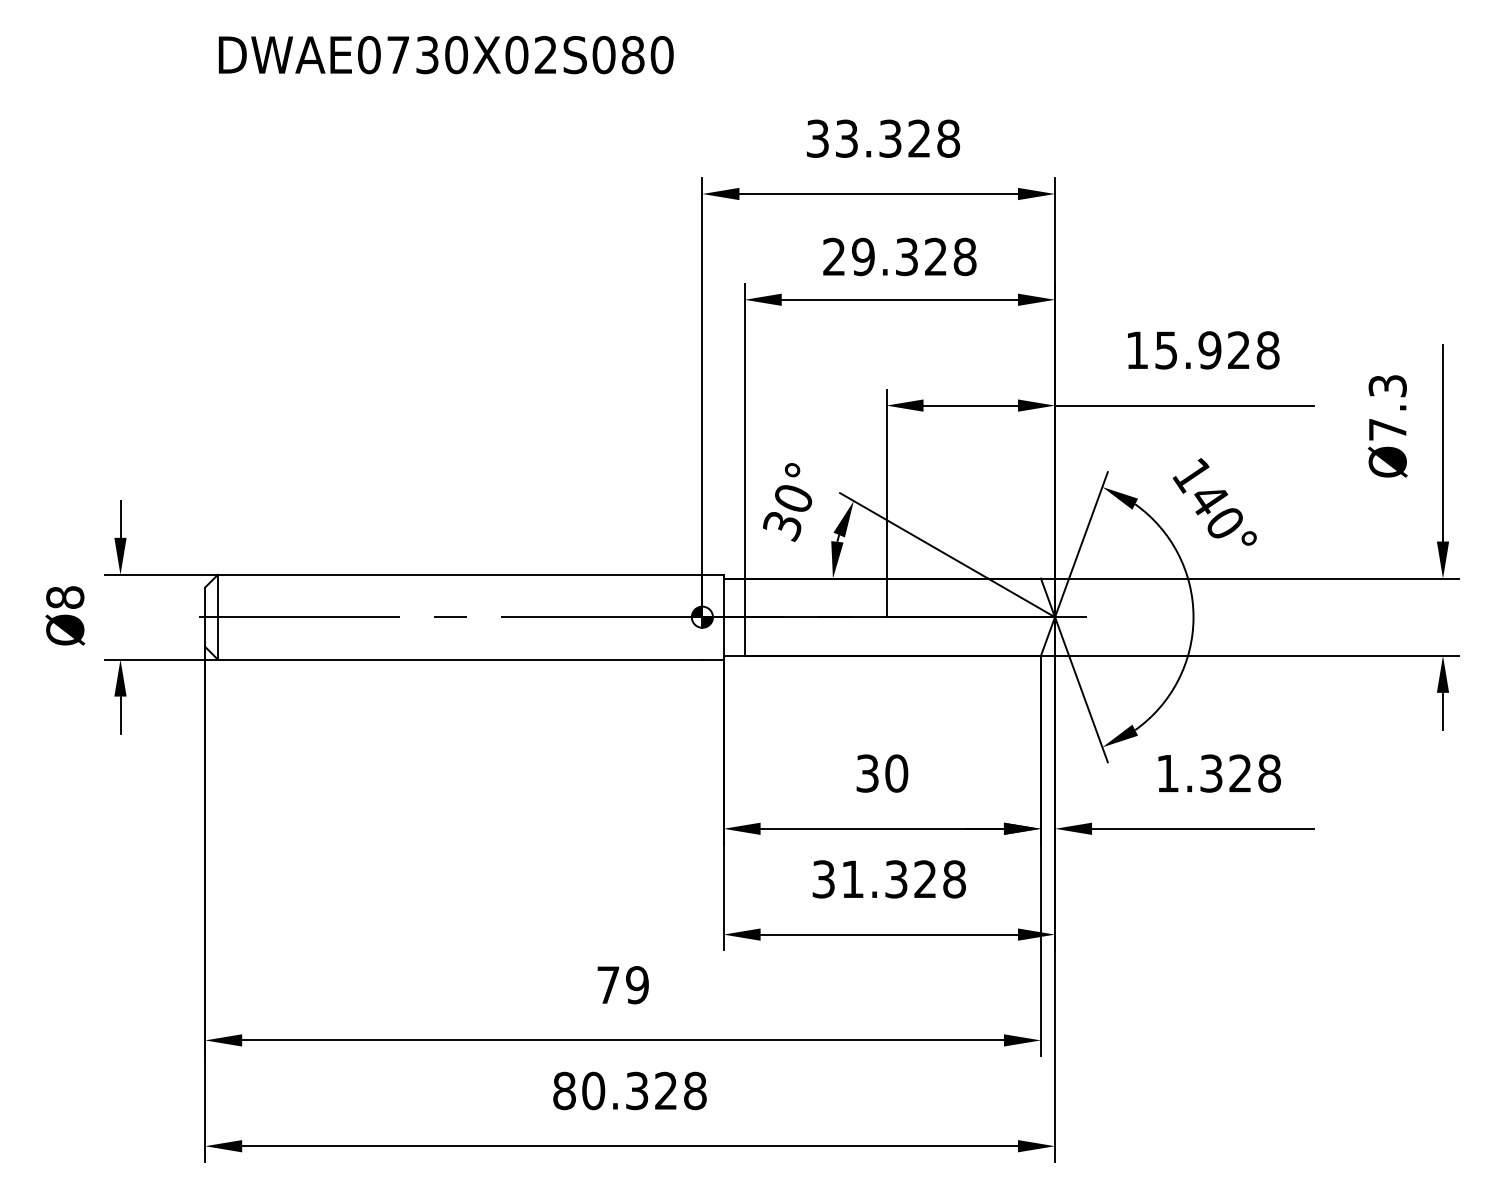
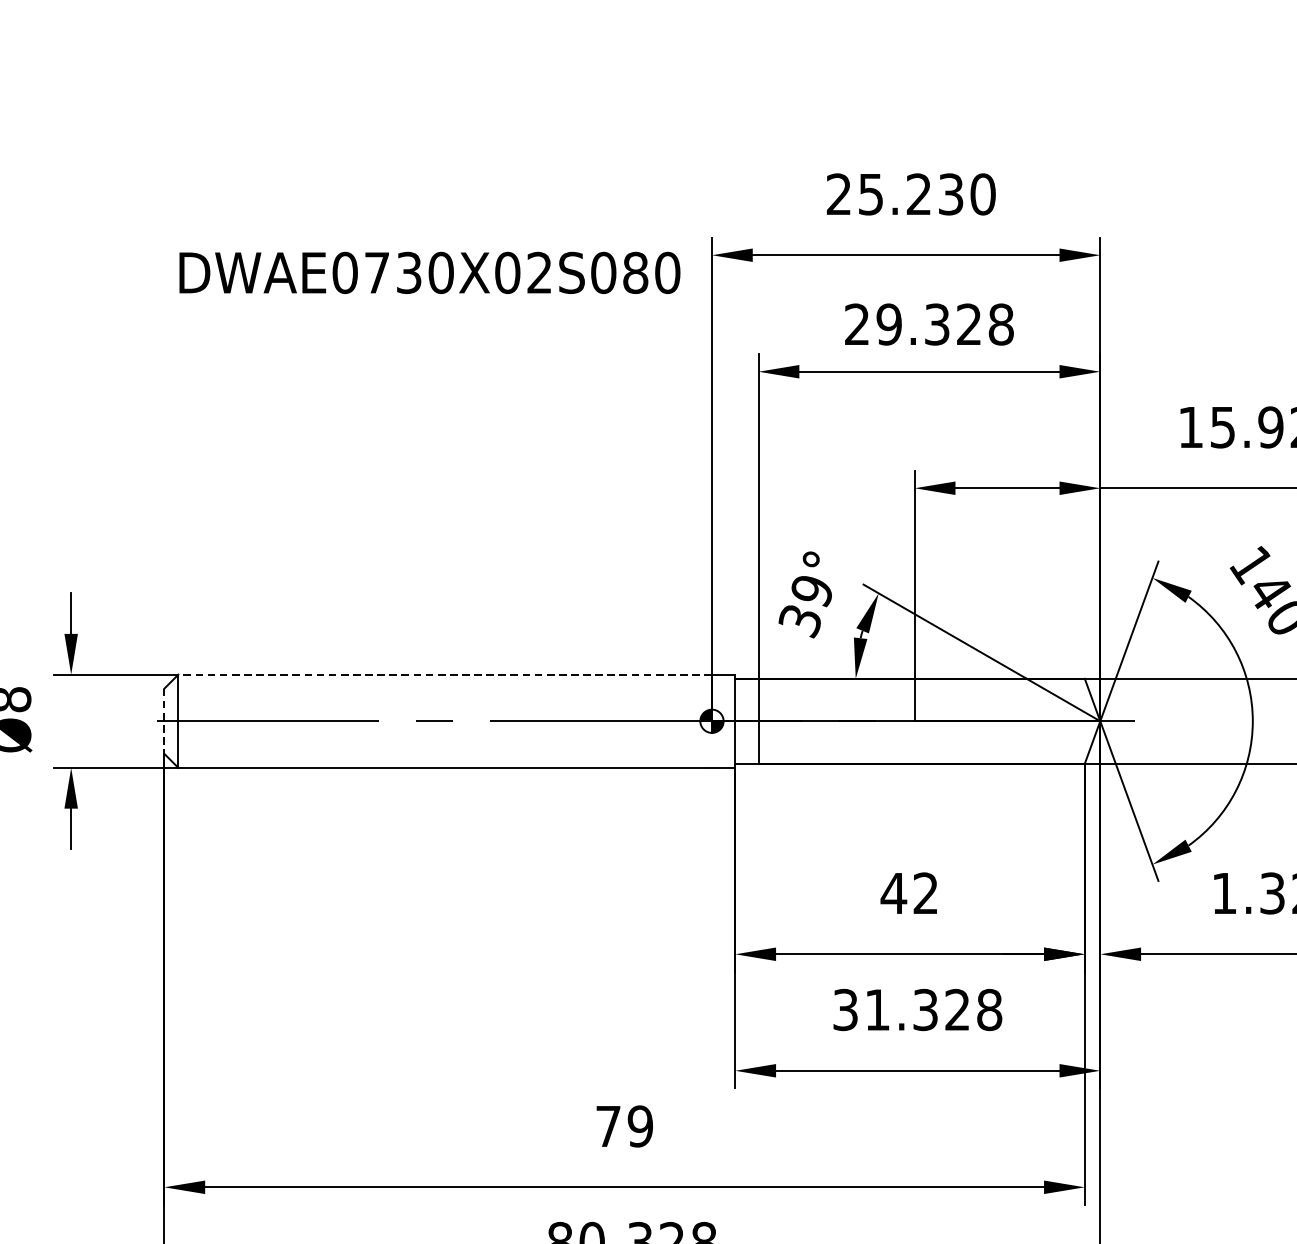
text: (445, 55) -> (429, 273), moved
text: (883, 138) -> (911, 194), 33.328 -> 25.230
text: (793, 499) -> (812, 591), 30° -> 39°
line: (459, 574) -> (444, 674), solid -> dashed
line: (205, 617) -> (164, 721), solid -> dashed
text: (881, 773) -> (909, 893), 30 -> 42

